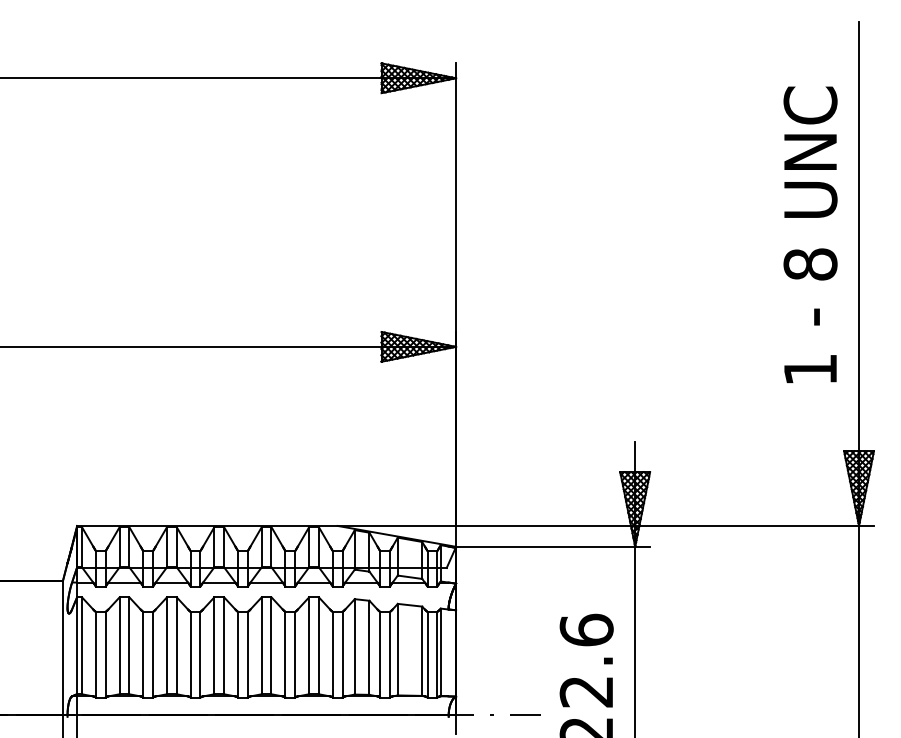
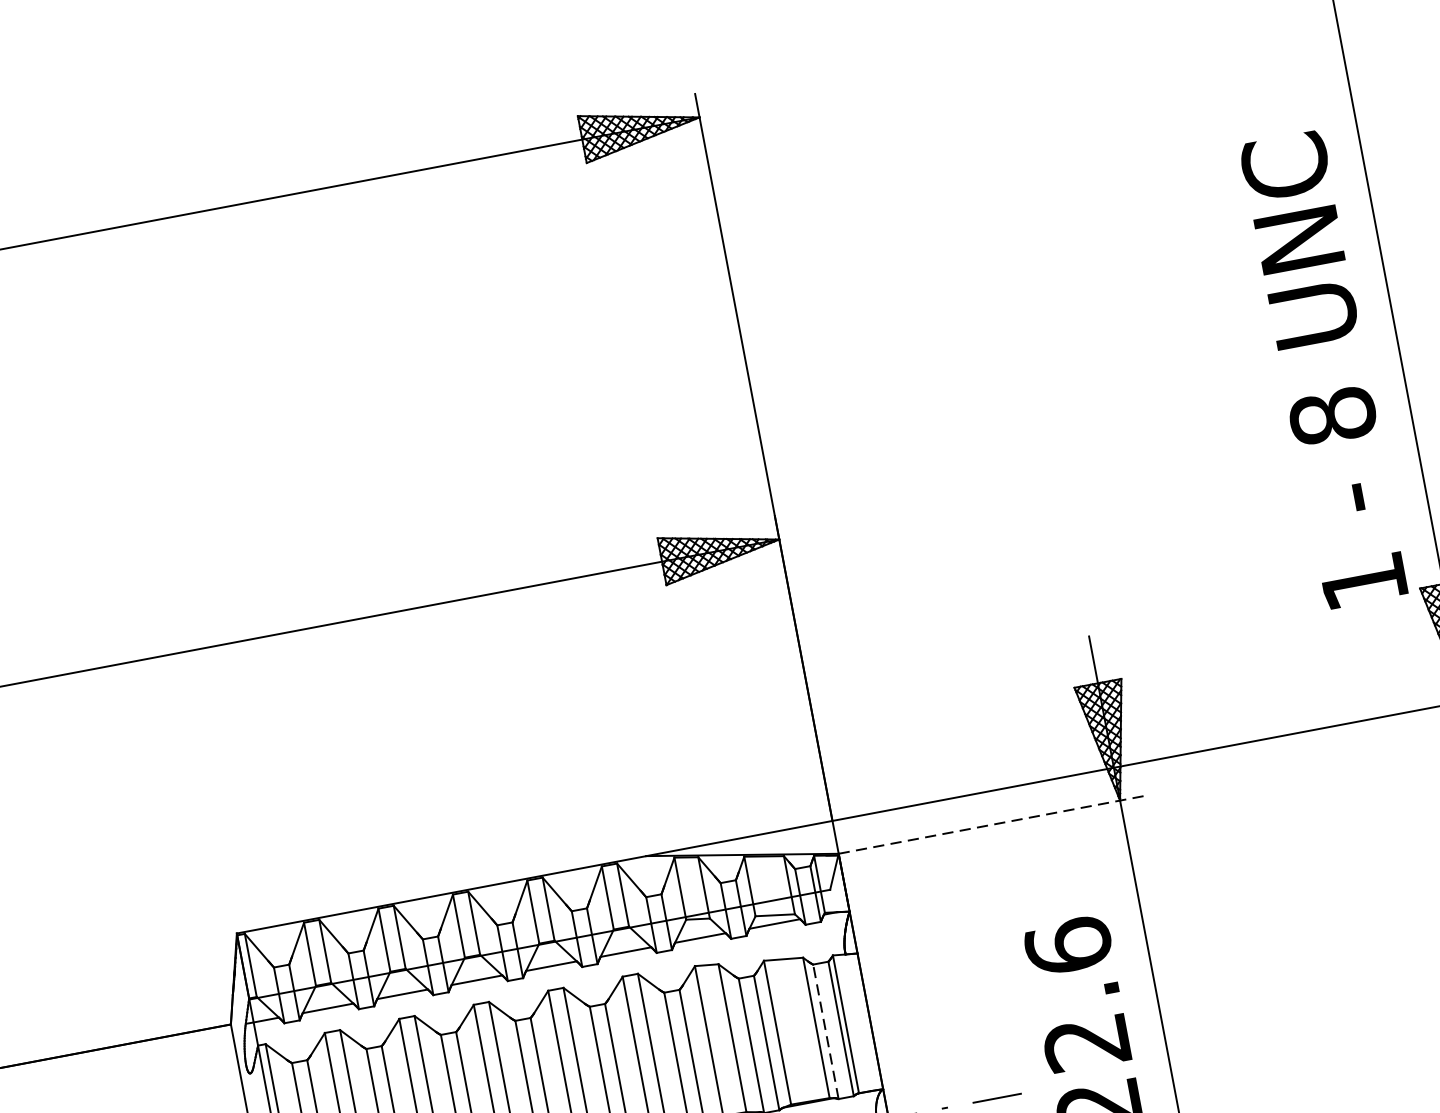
text: (810, 234) -> (1323, 369), moved
line: (553, 546) -> (991, 824), solid -> dashed
line: (427, 654) -> (825, 1031), solid -> dashed

